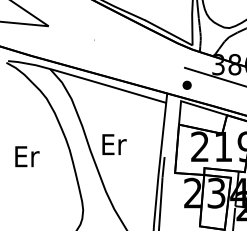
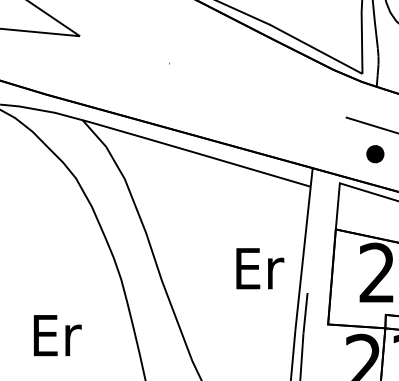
part: (186, 84) -> (374, 152), moved
text: (114, 144) -> (260, 268), moved
text: (27, 156) -> (57, 335), moved

